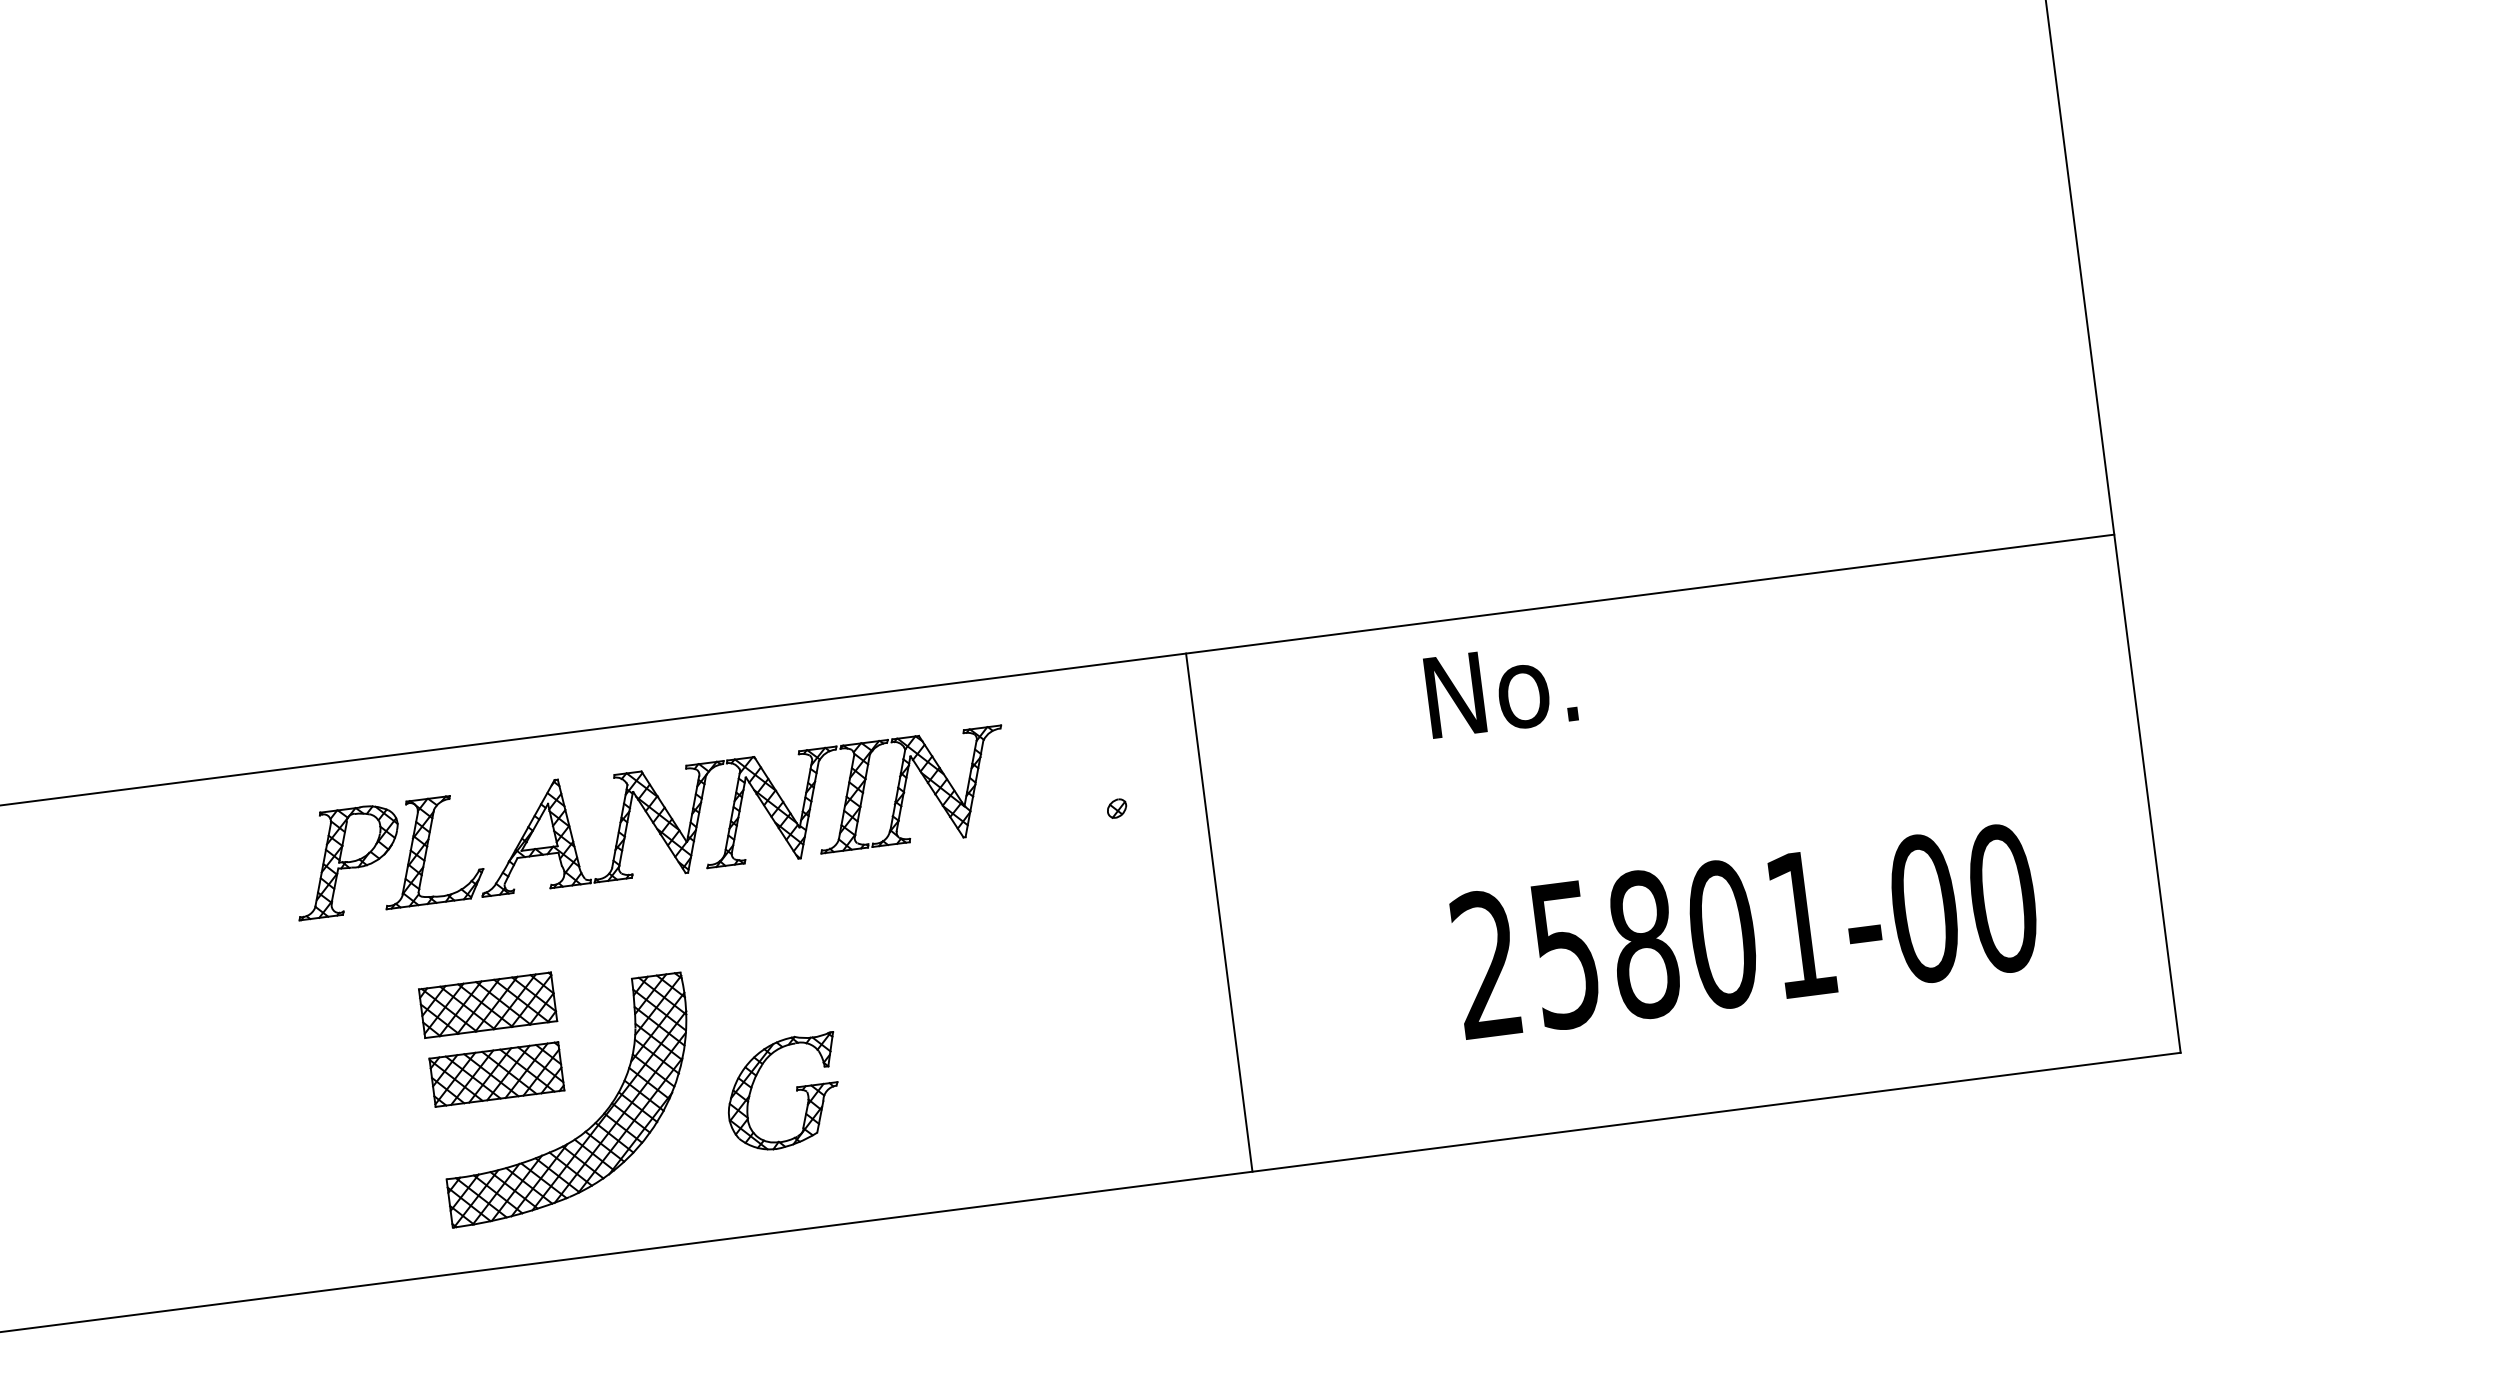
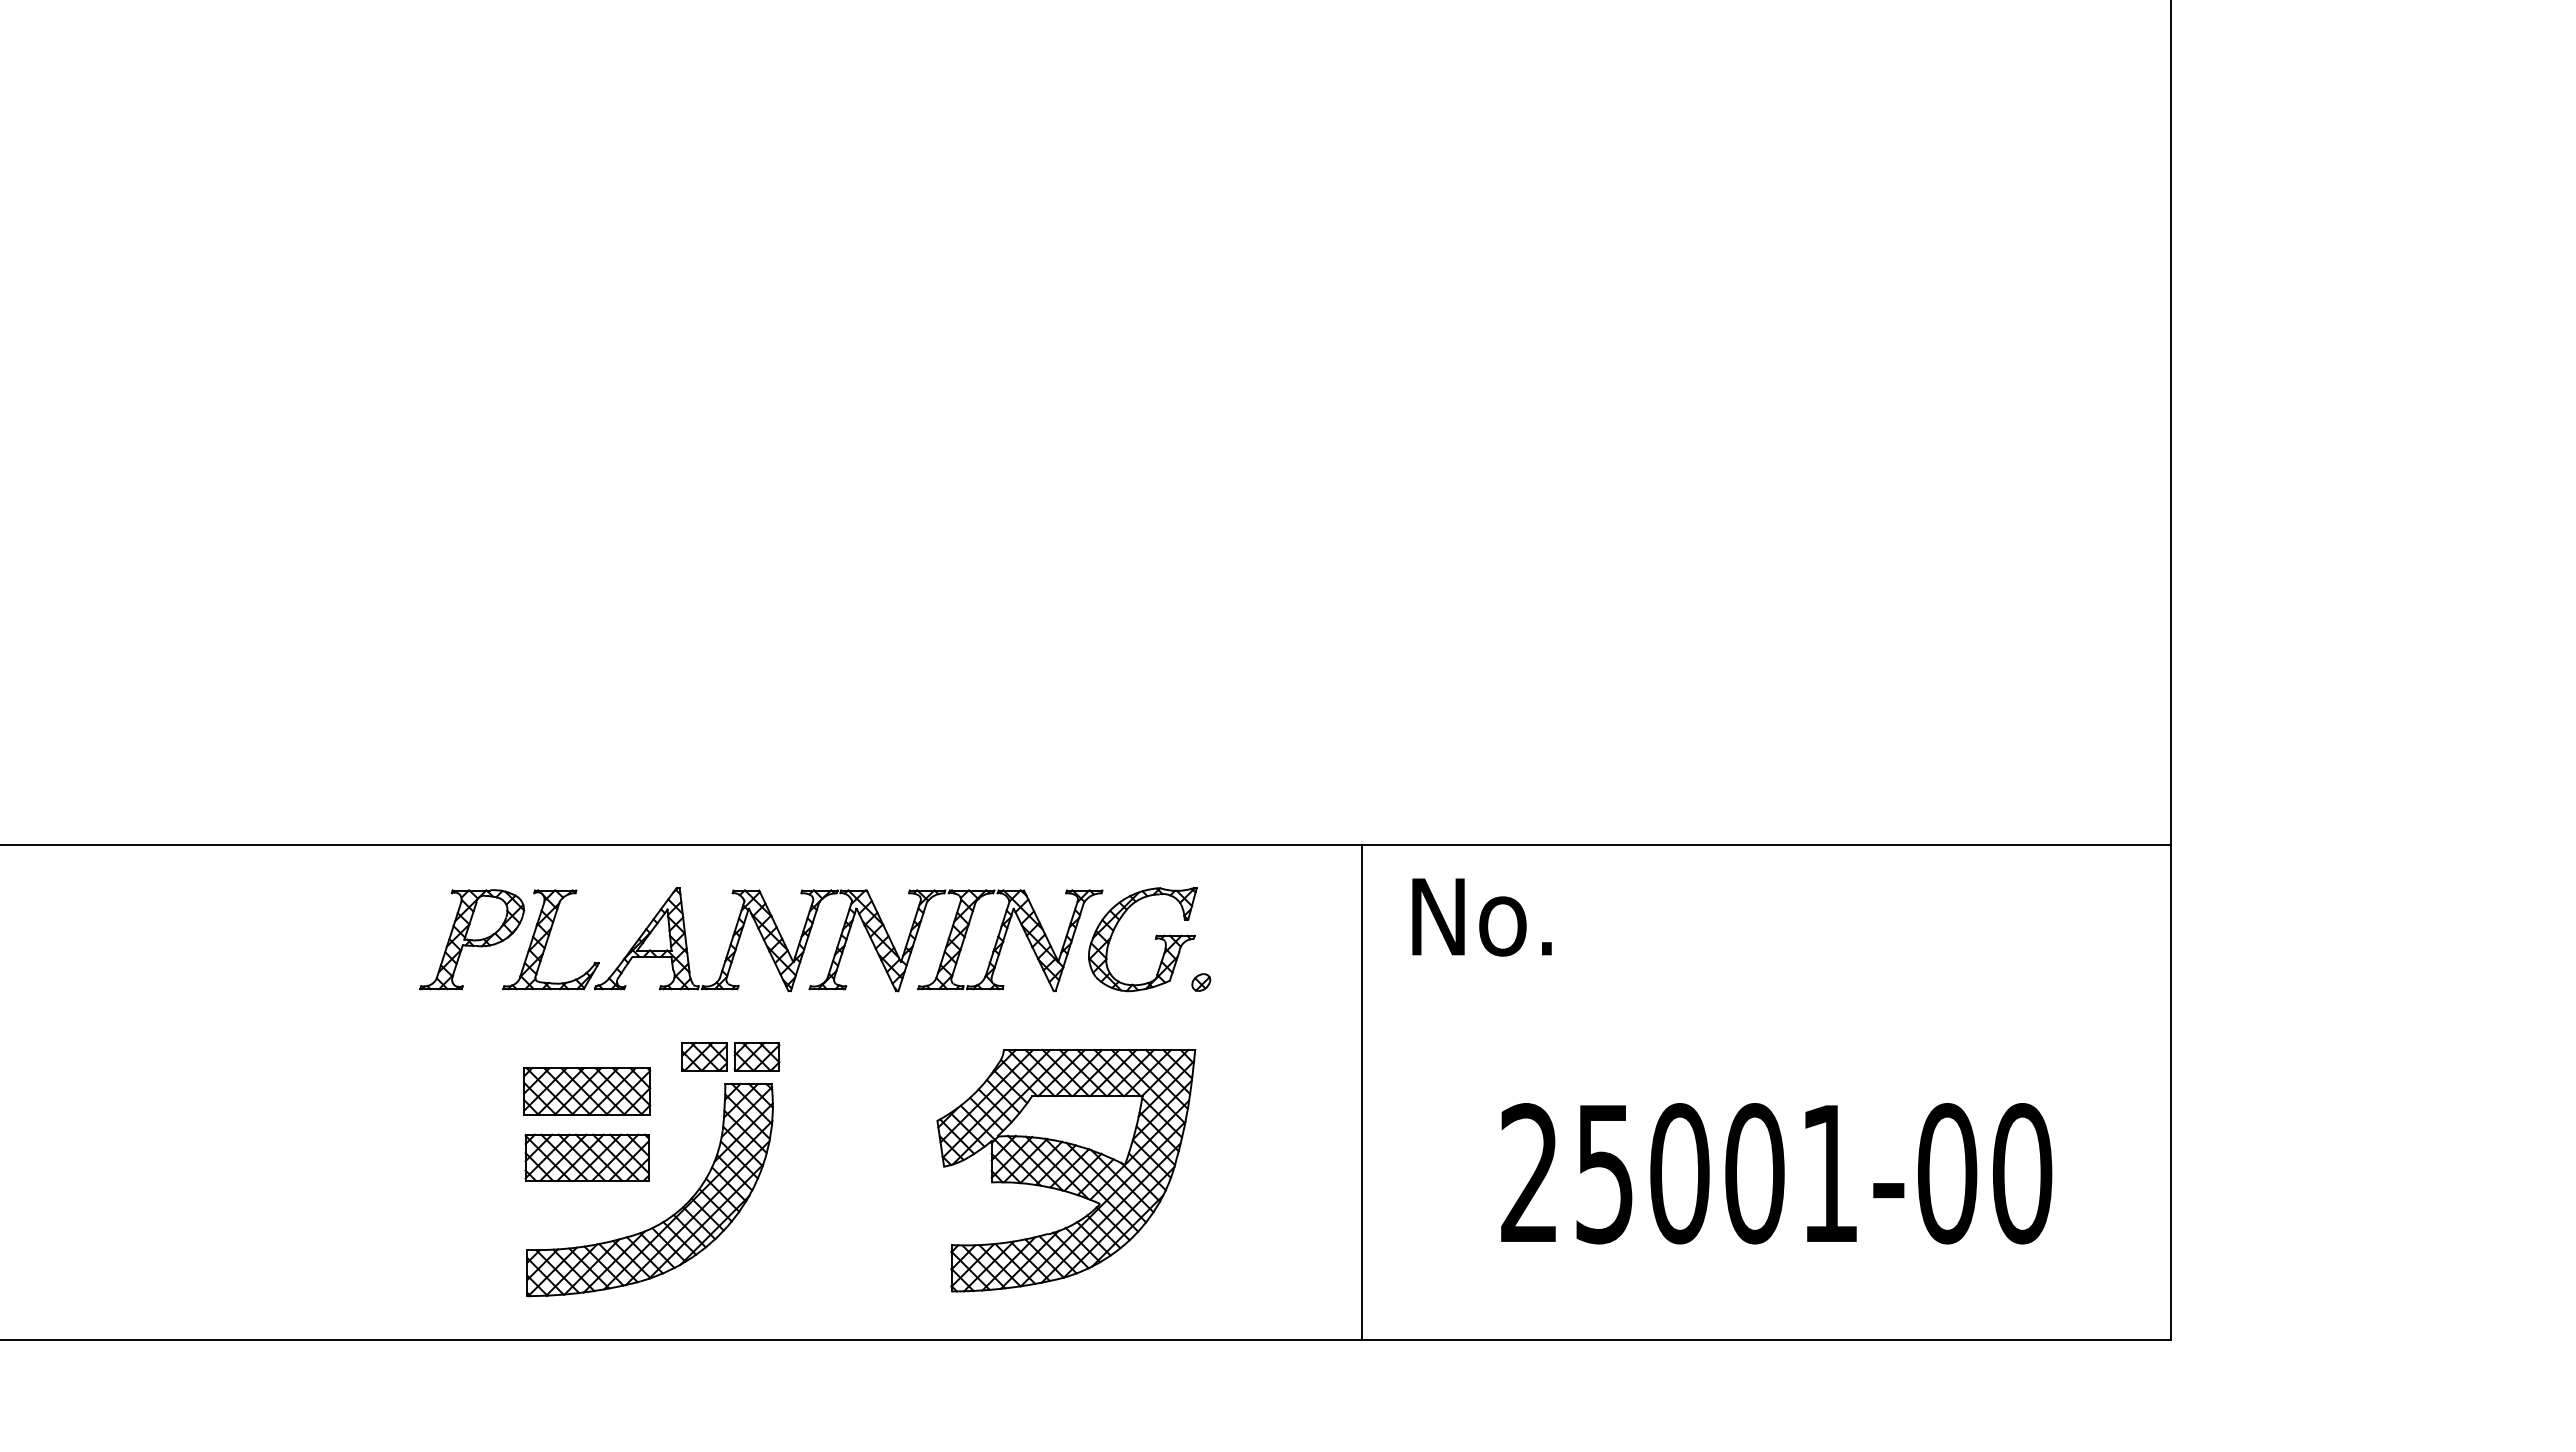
text: (1500, 690) -> (1481, 917), moved
line: (1218, 912) -> (1361, 1092), moved
text: (1643, 944) -> (1679, 1173), 25801-00 -> 25001-00
part: (633, 949) -> (730, 1056), added
part: (1001, 1023) -> (1066, 1170), added
part: (795, 1091) -> (1154, 939), moved

